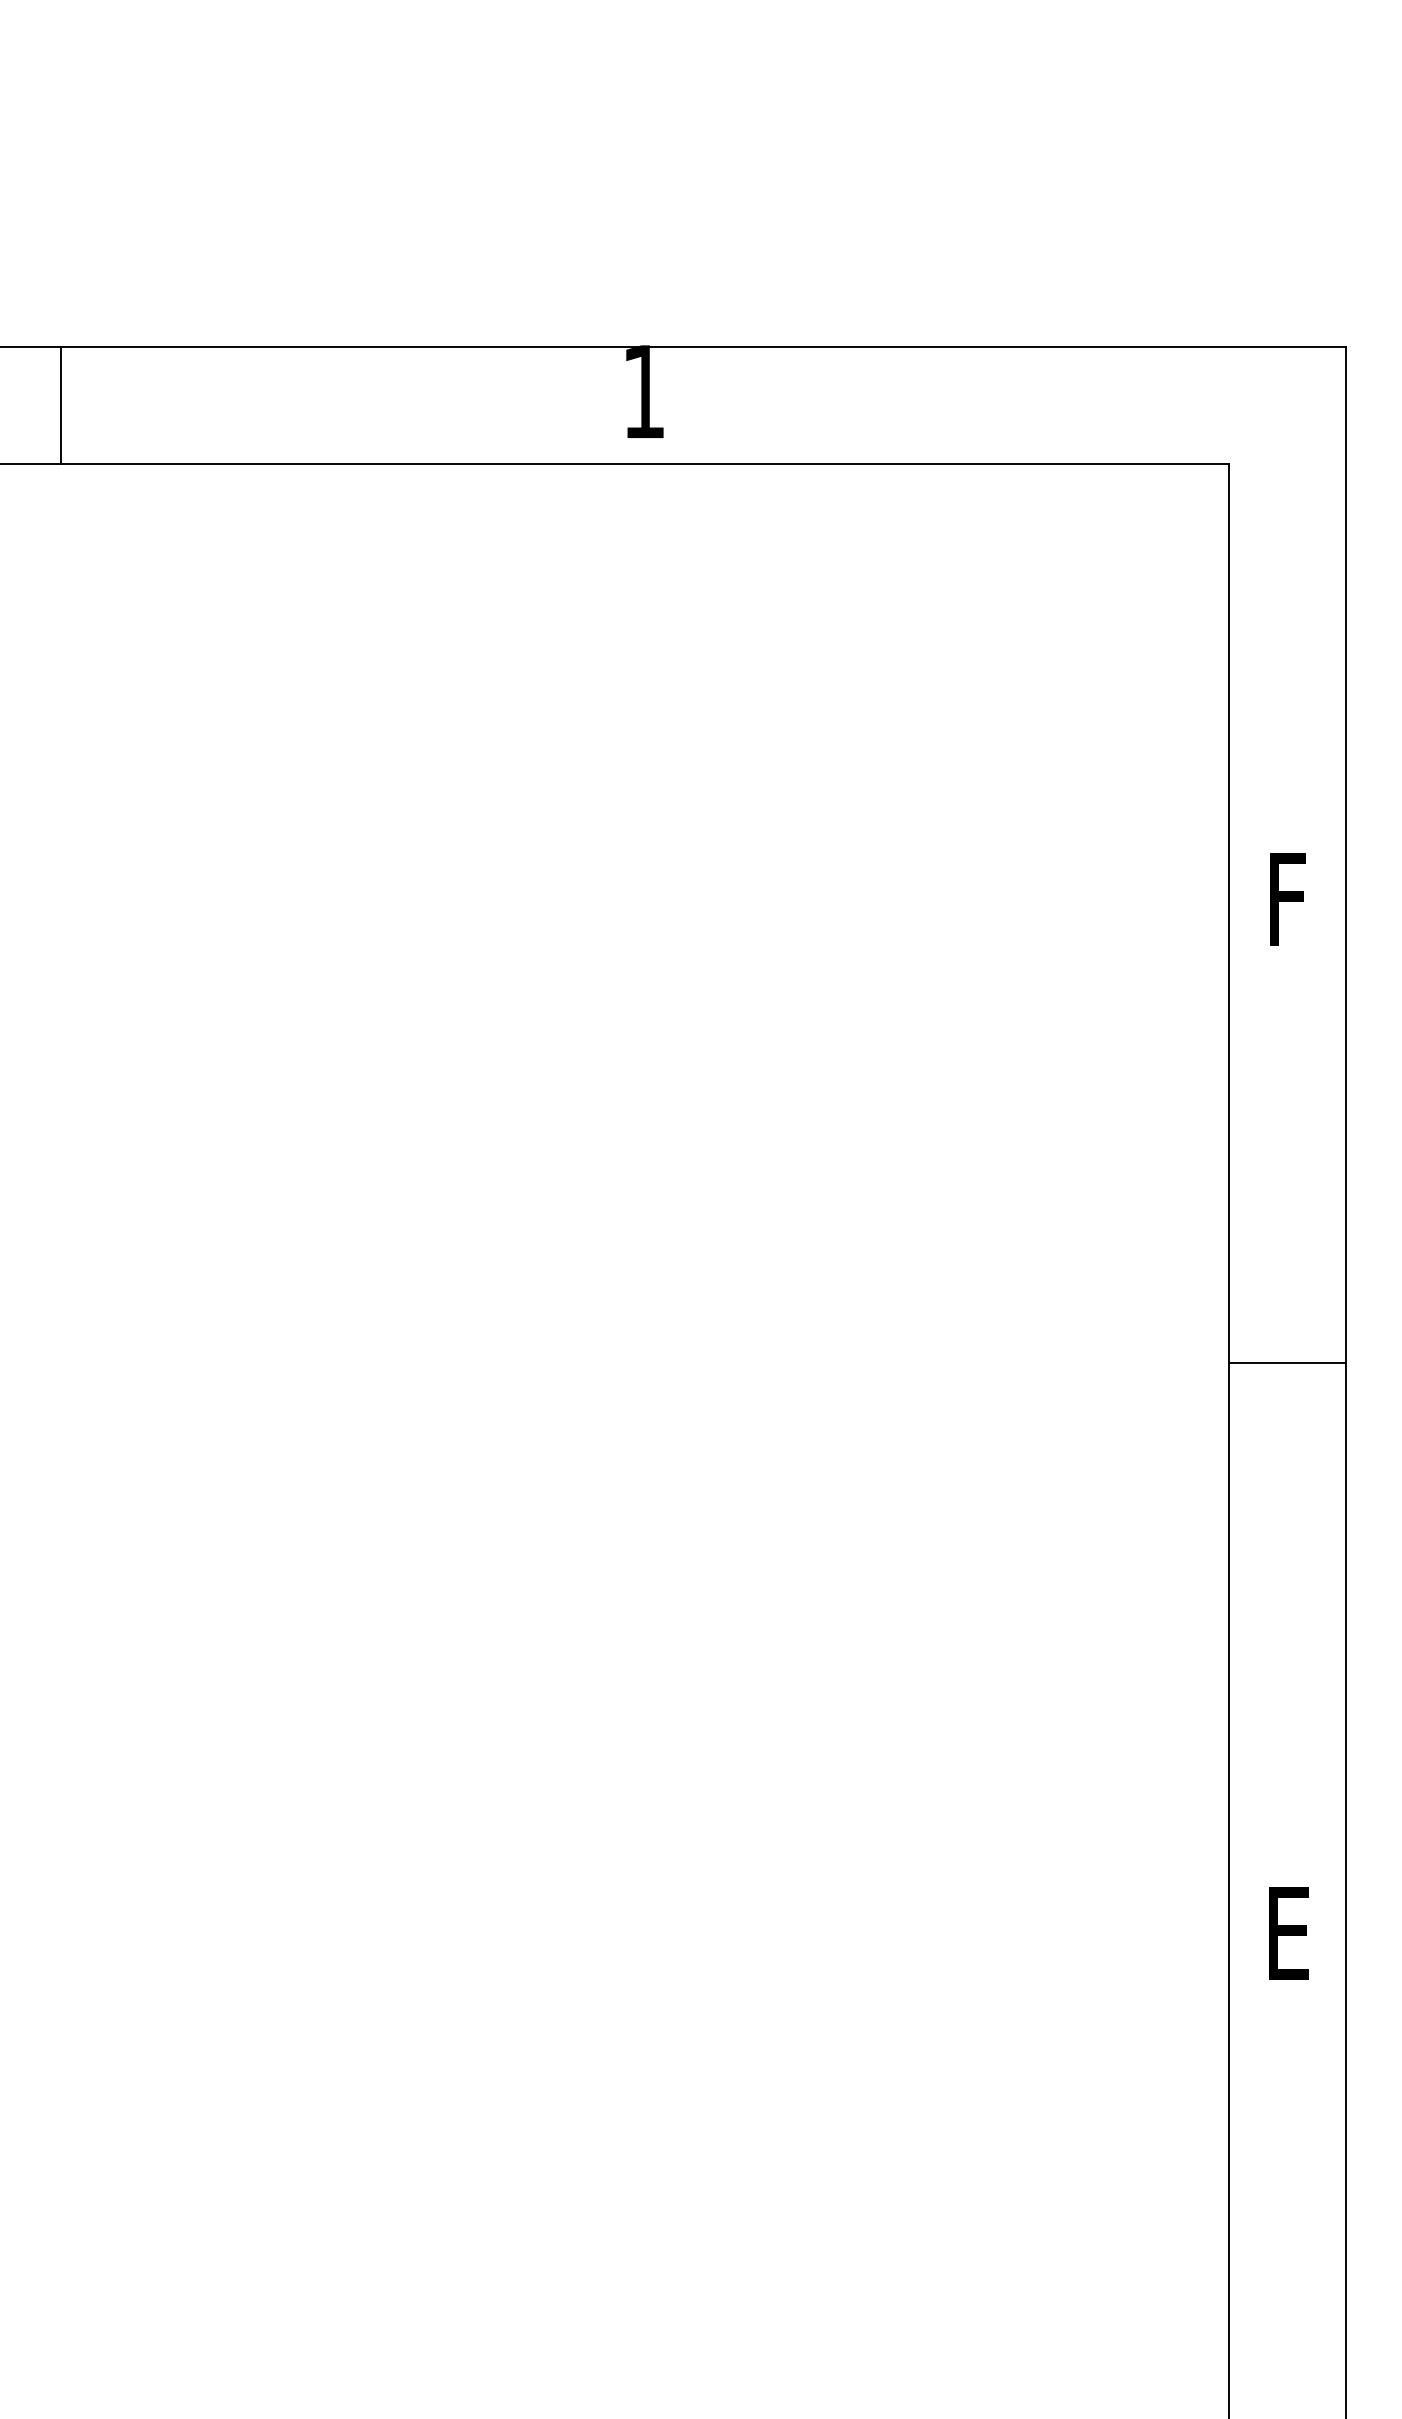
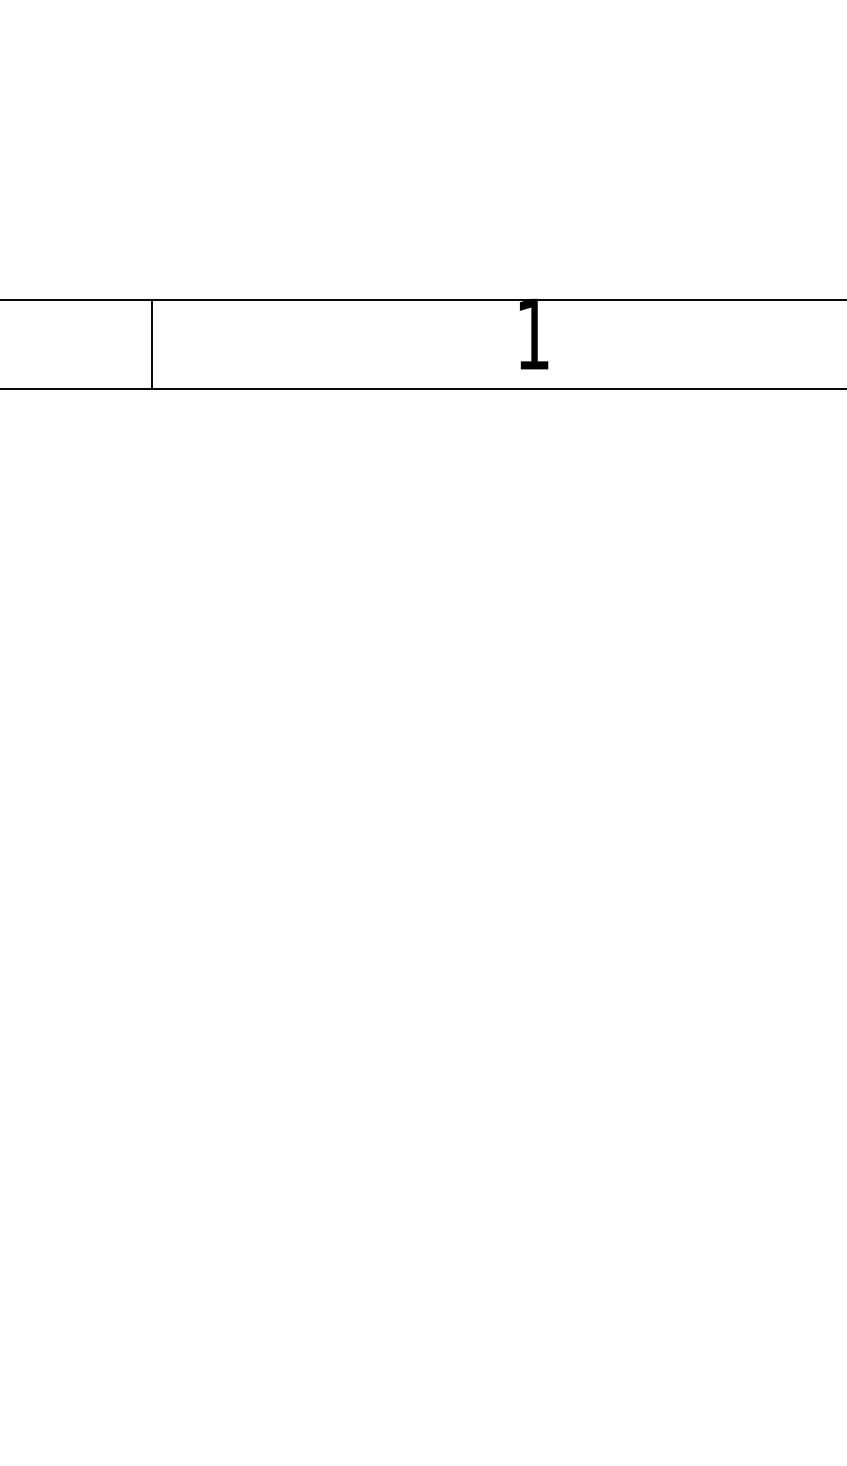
line: (61, 404) -> (152, 343), moved

